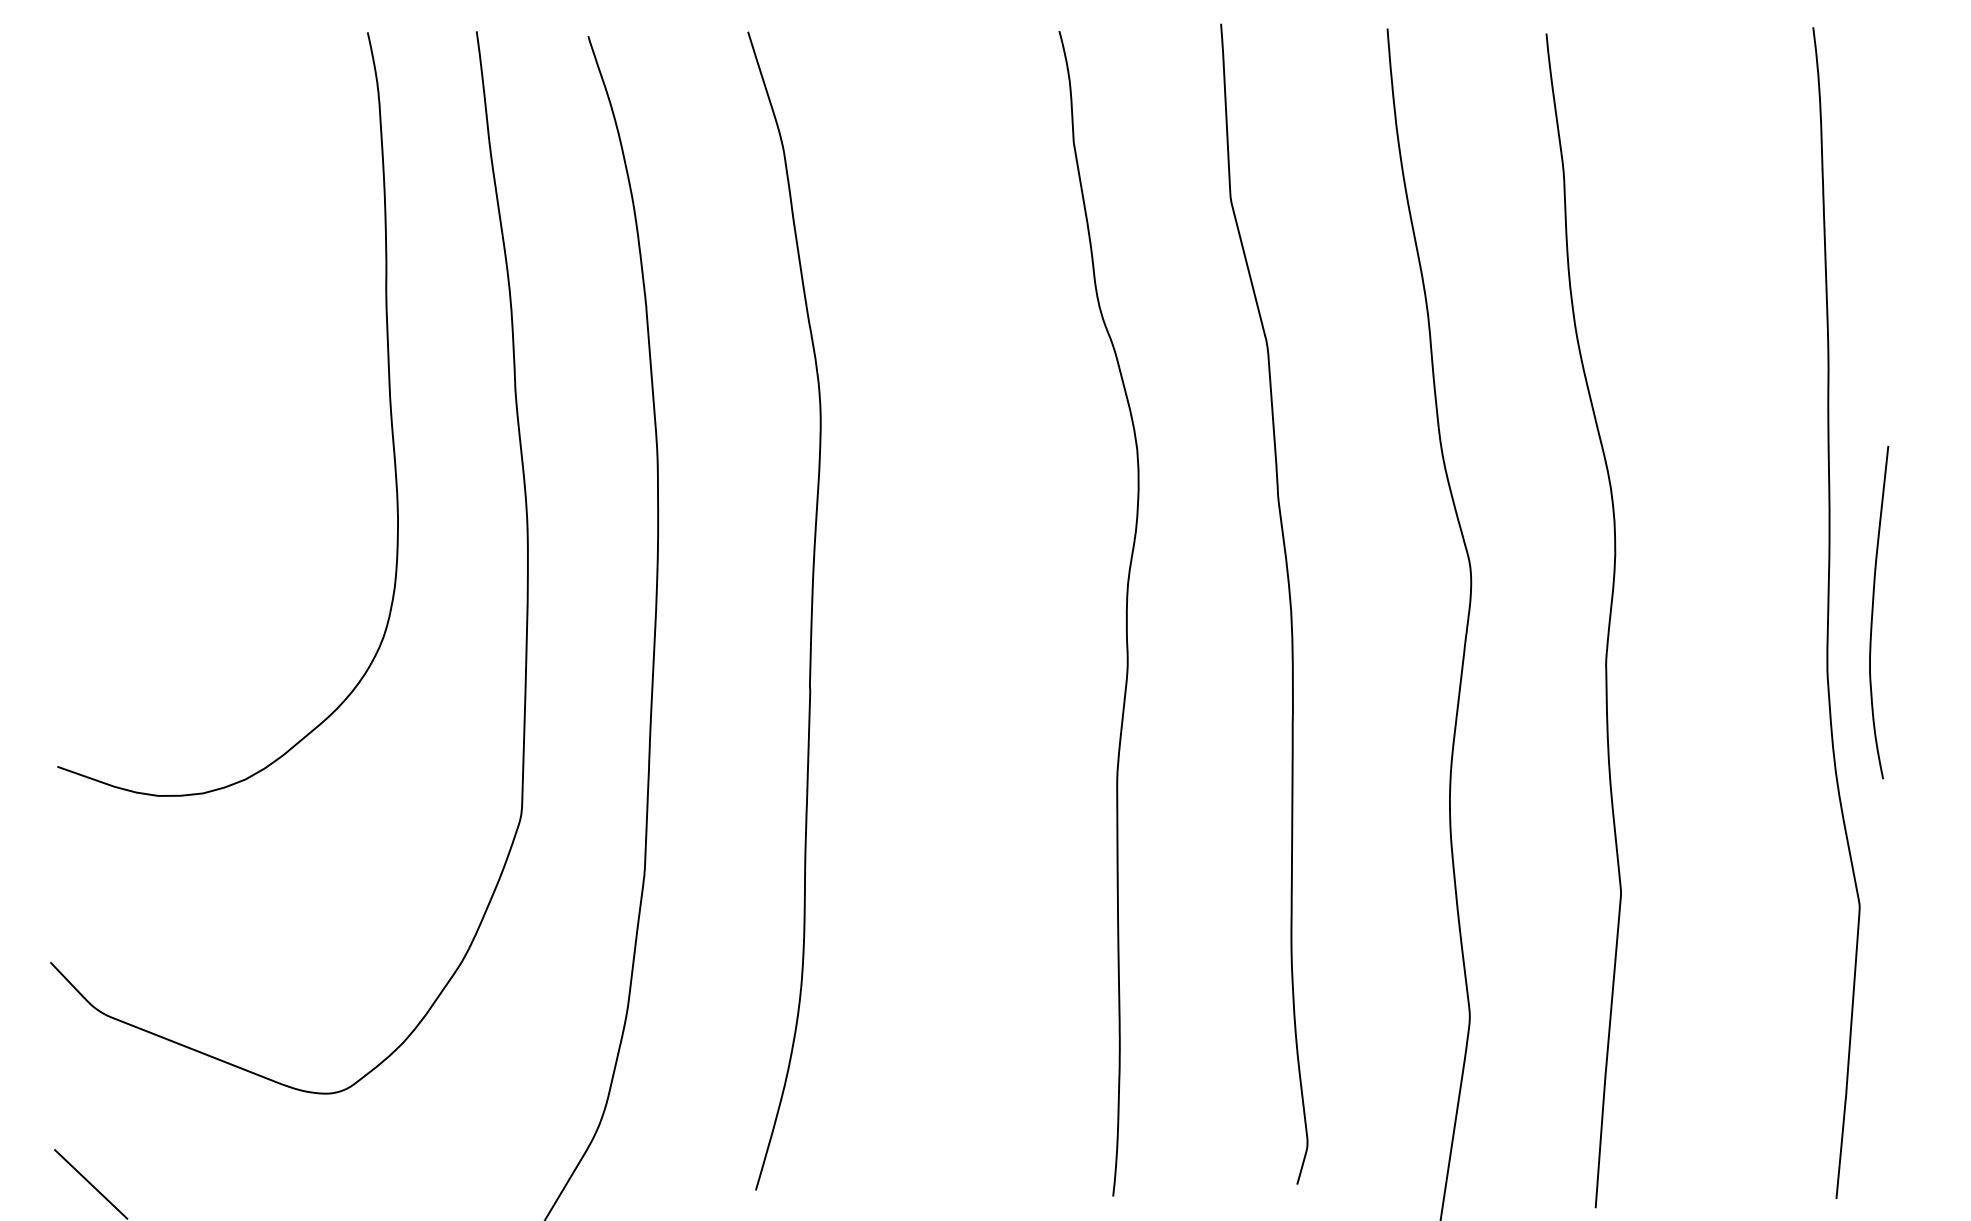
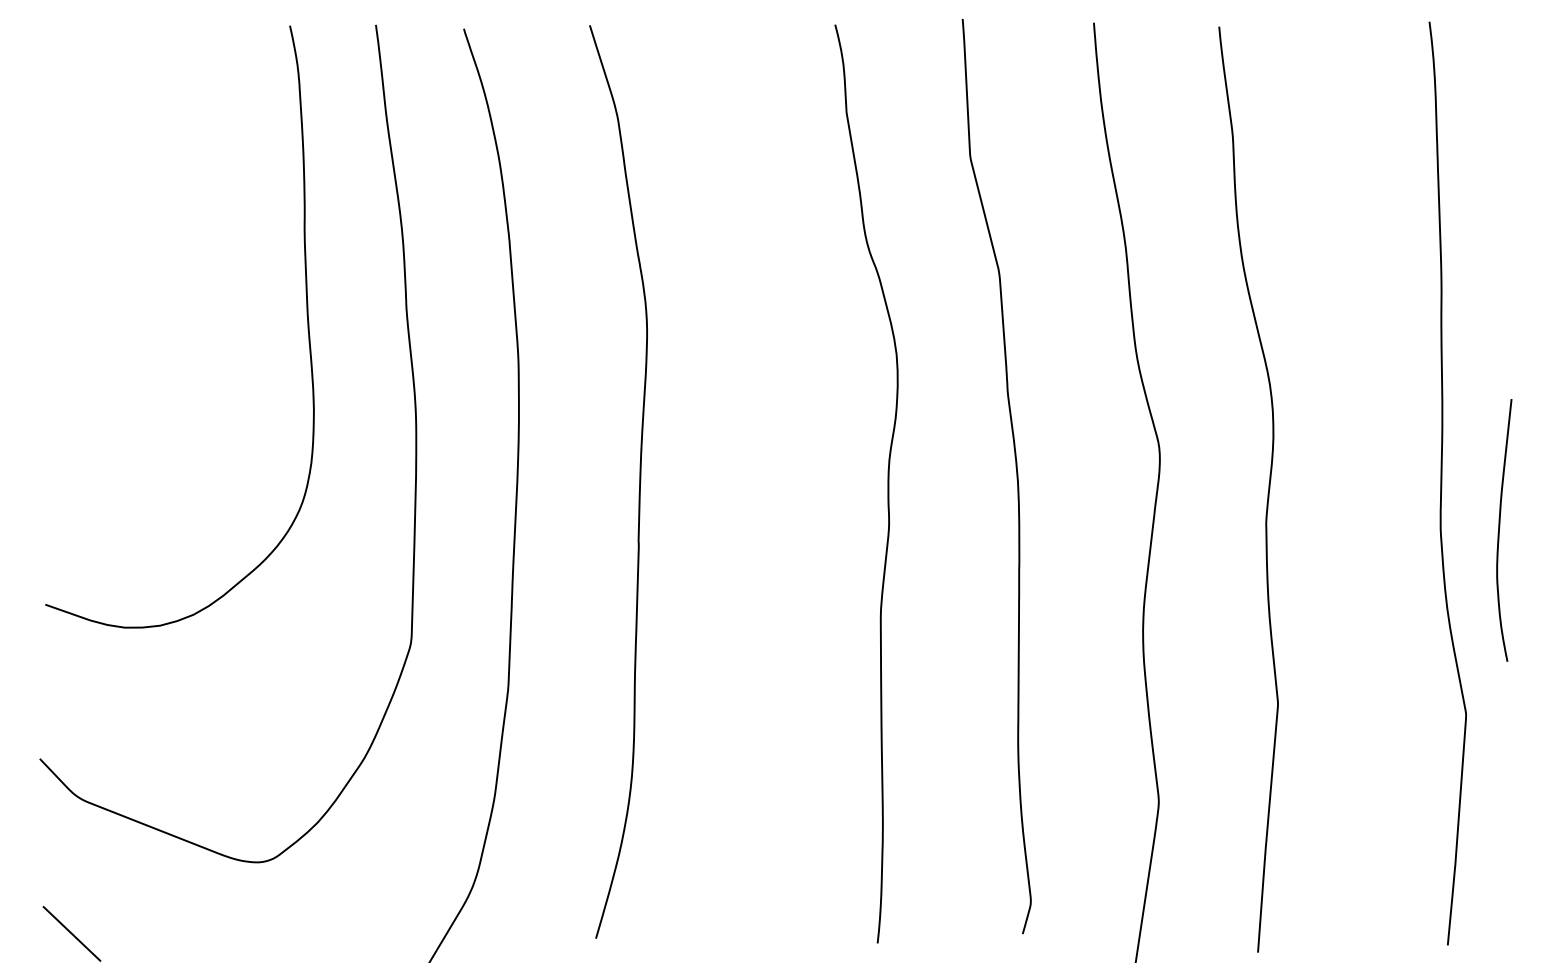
curve: (1873, 612) -> (1499, 530), moved

